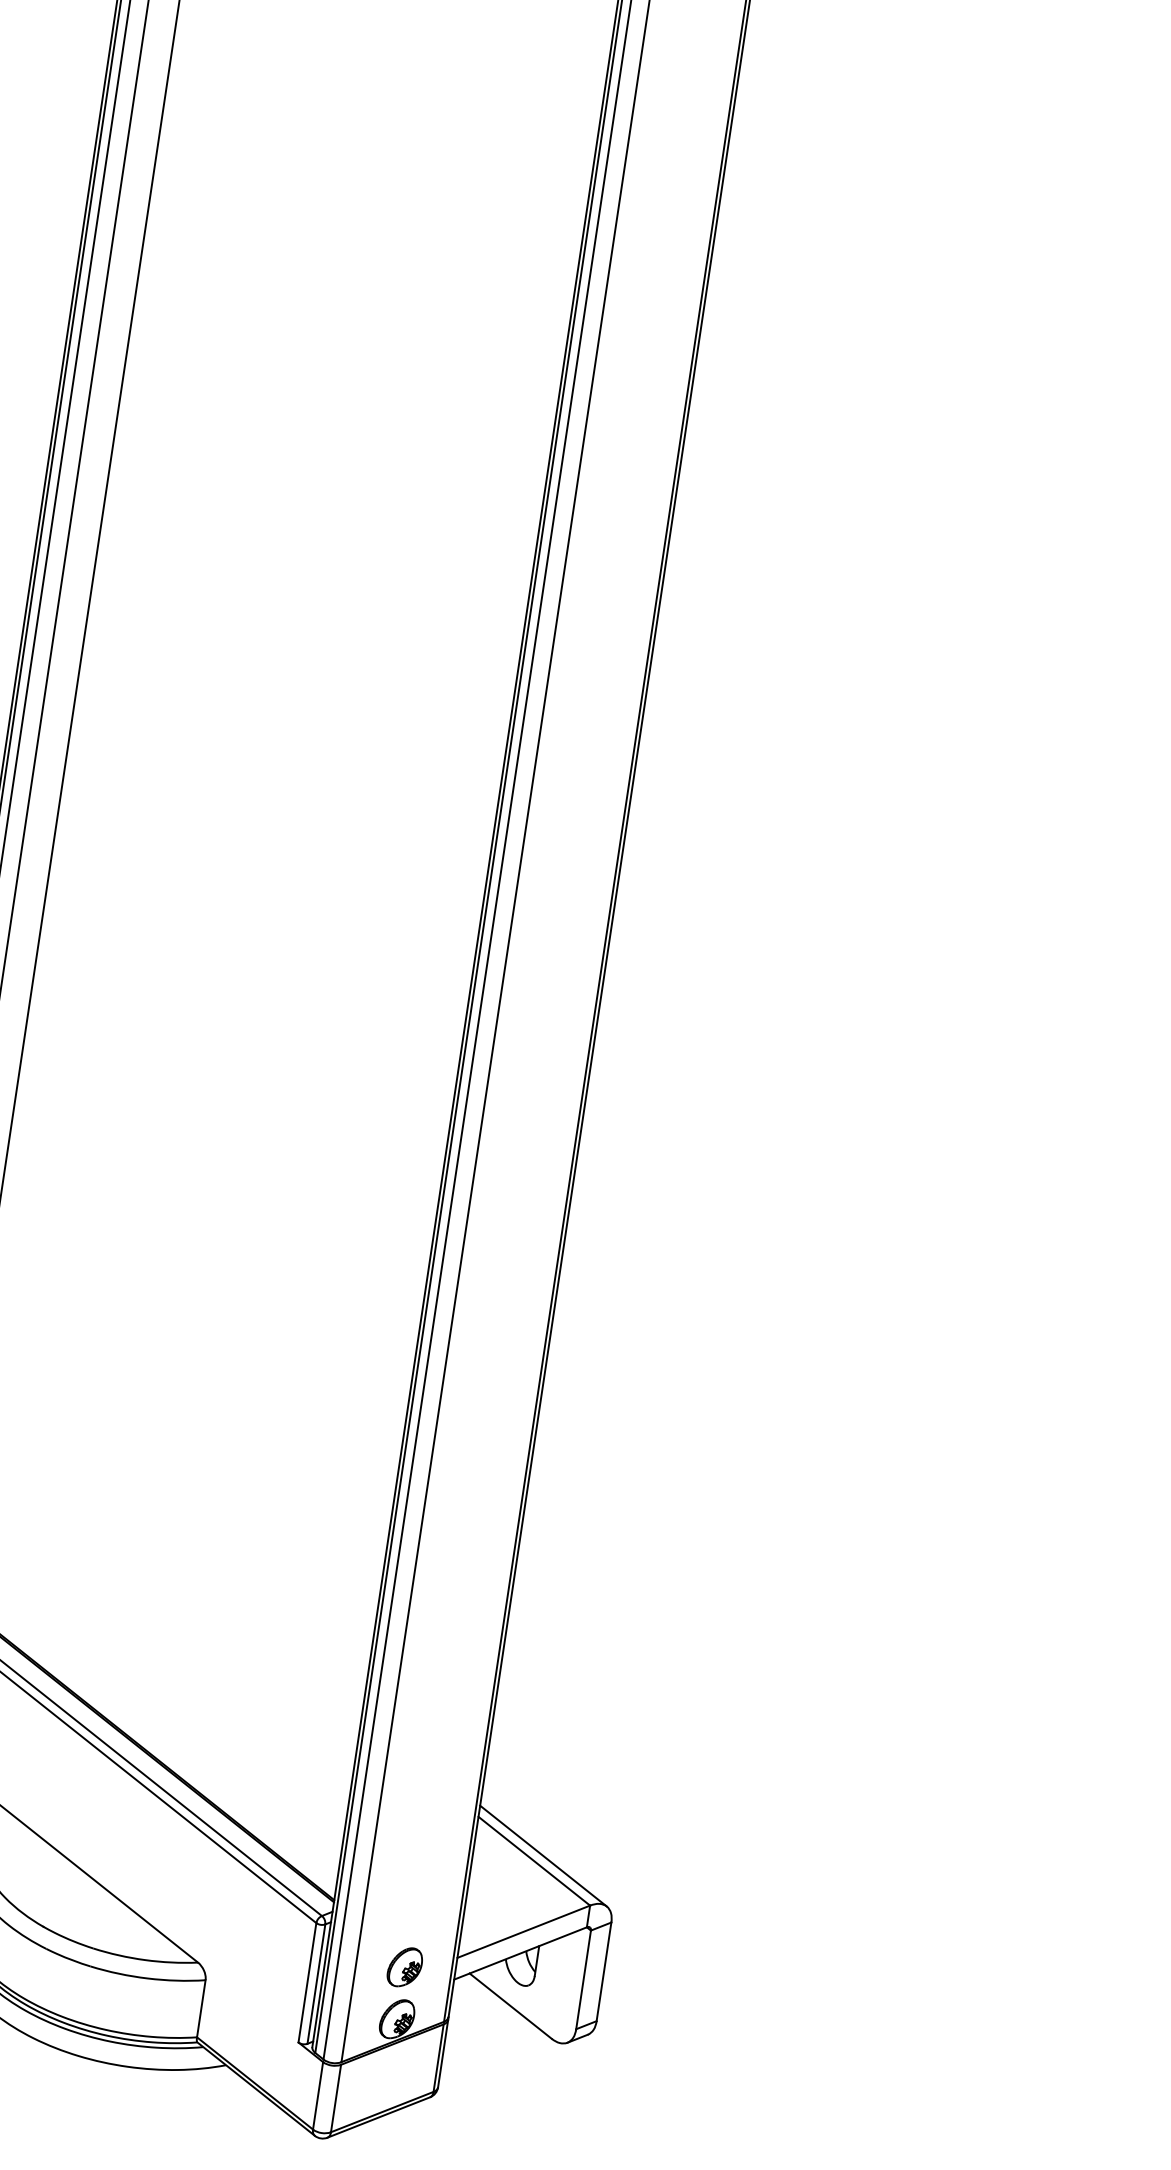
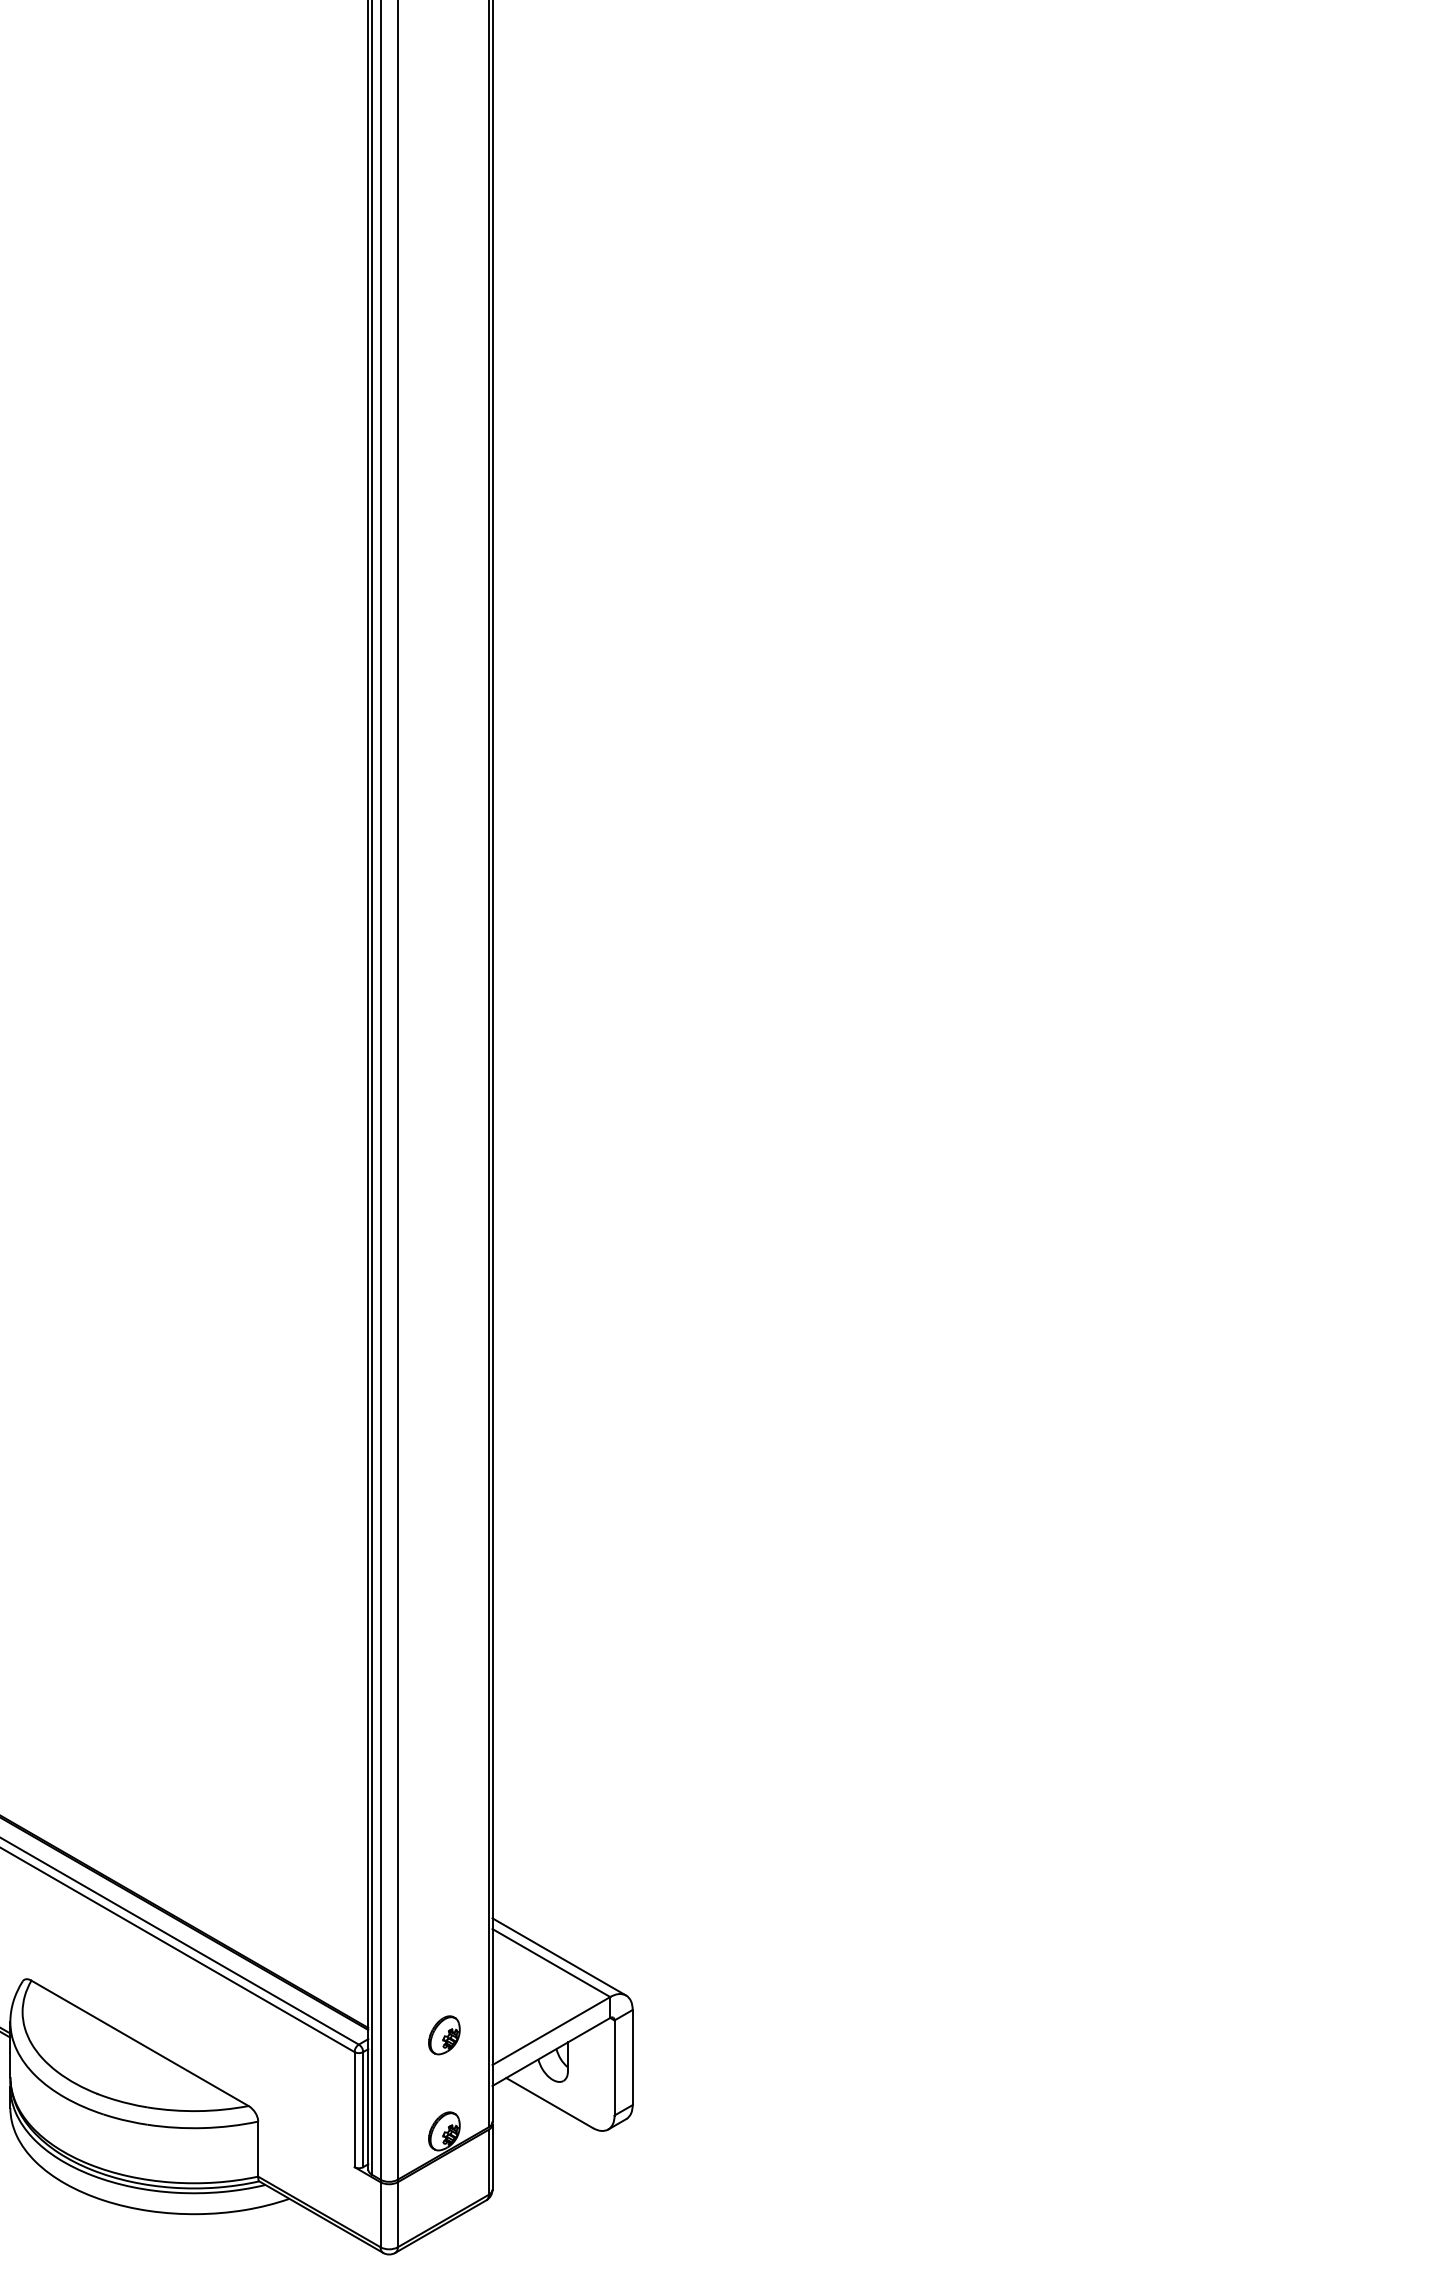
part: (405, 1967) -> (444, 2035), moved

